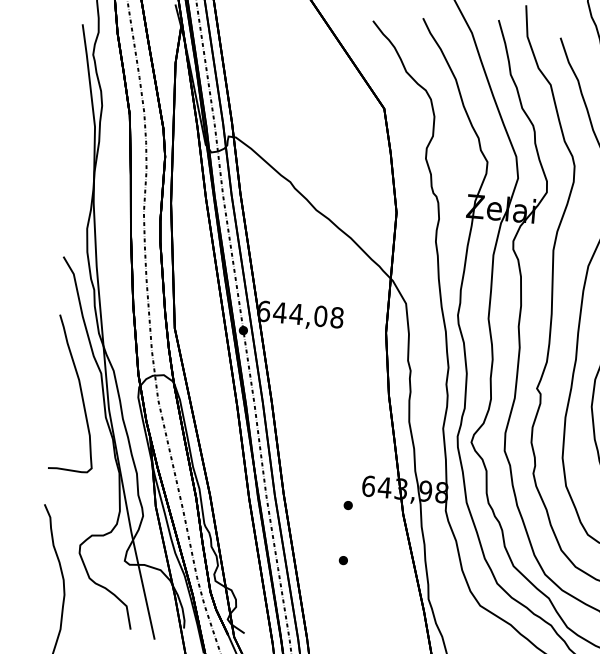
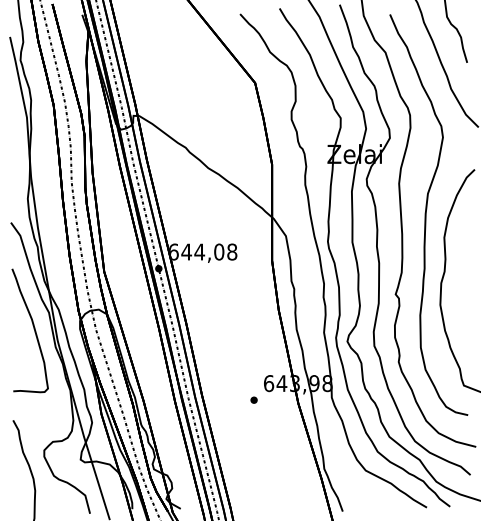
part: (342, 559) -> (253, 443), removed

